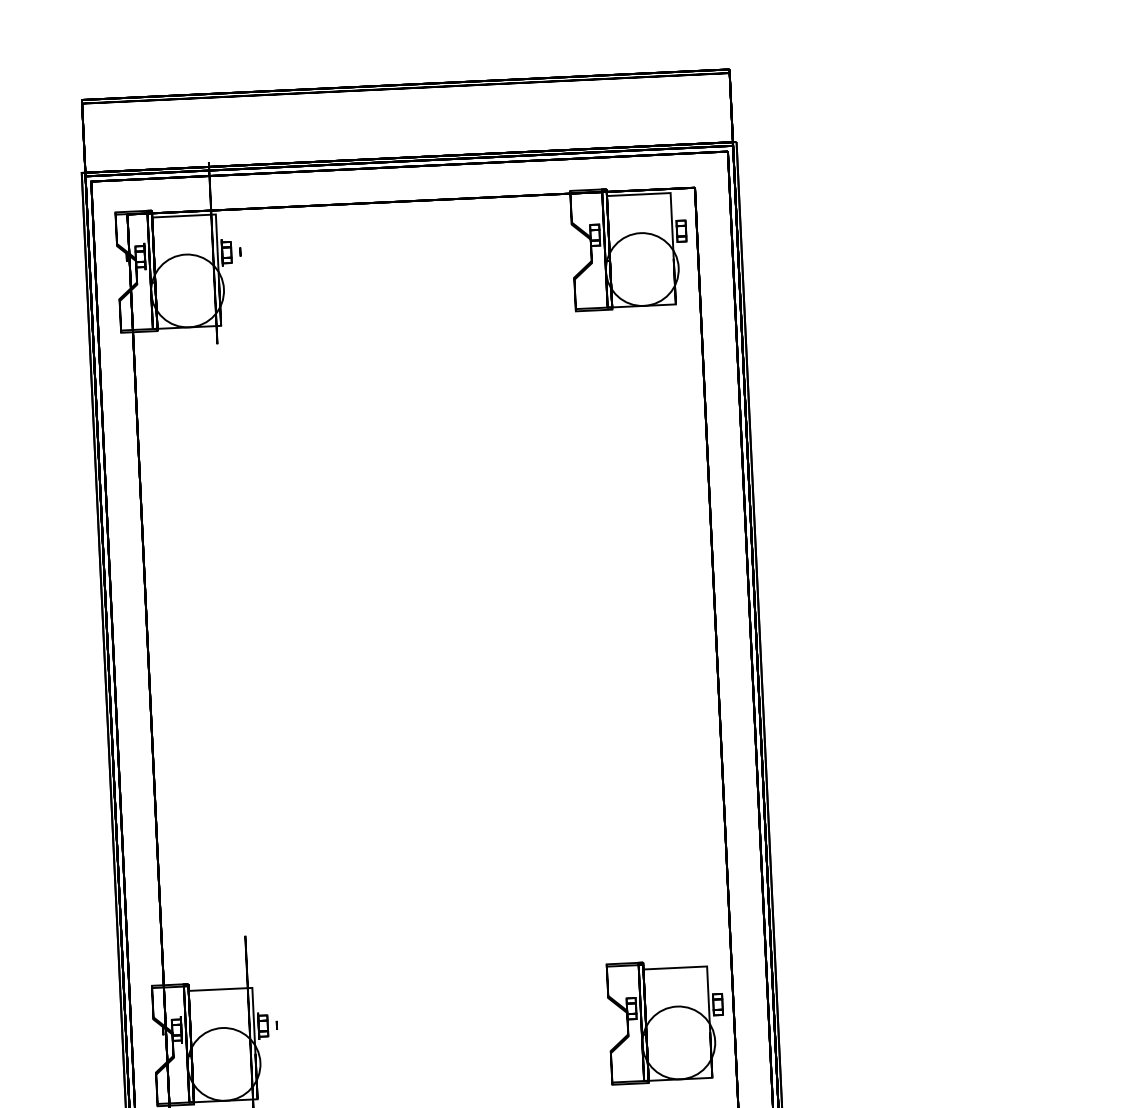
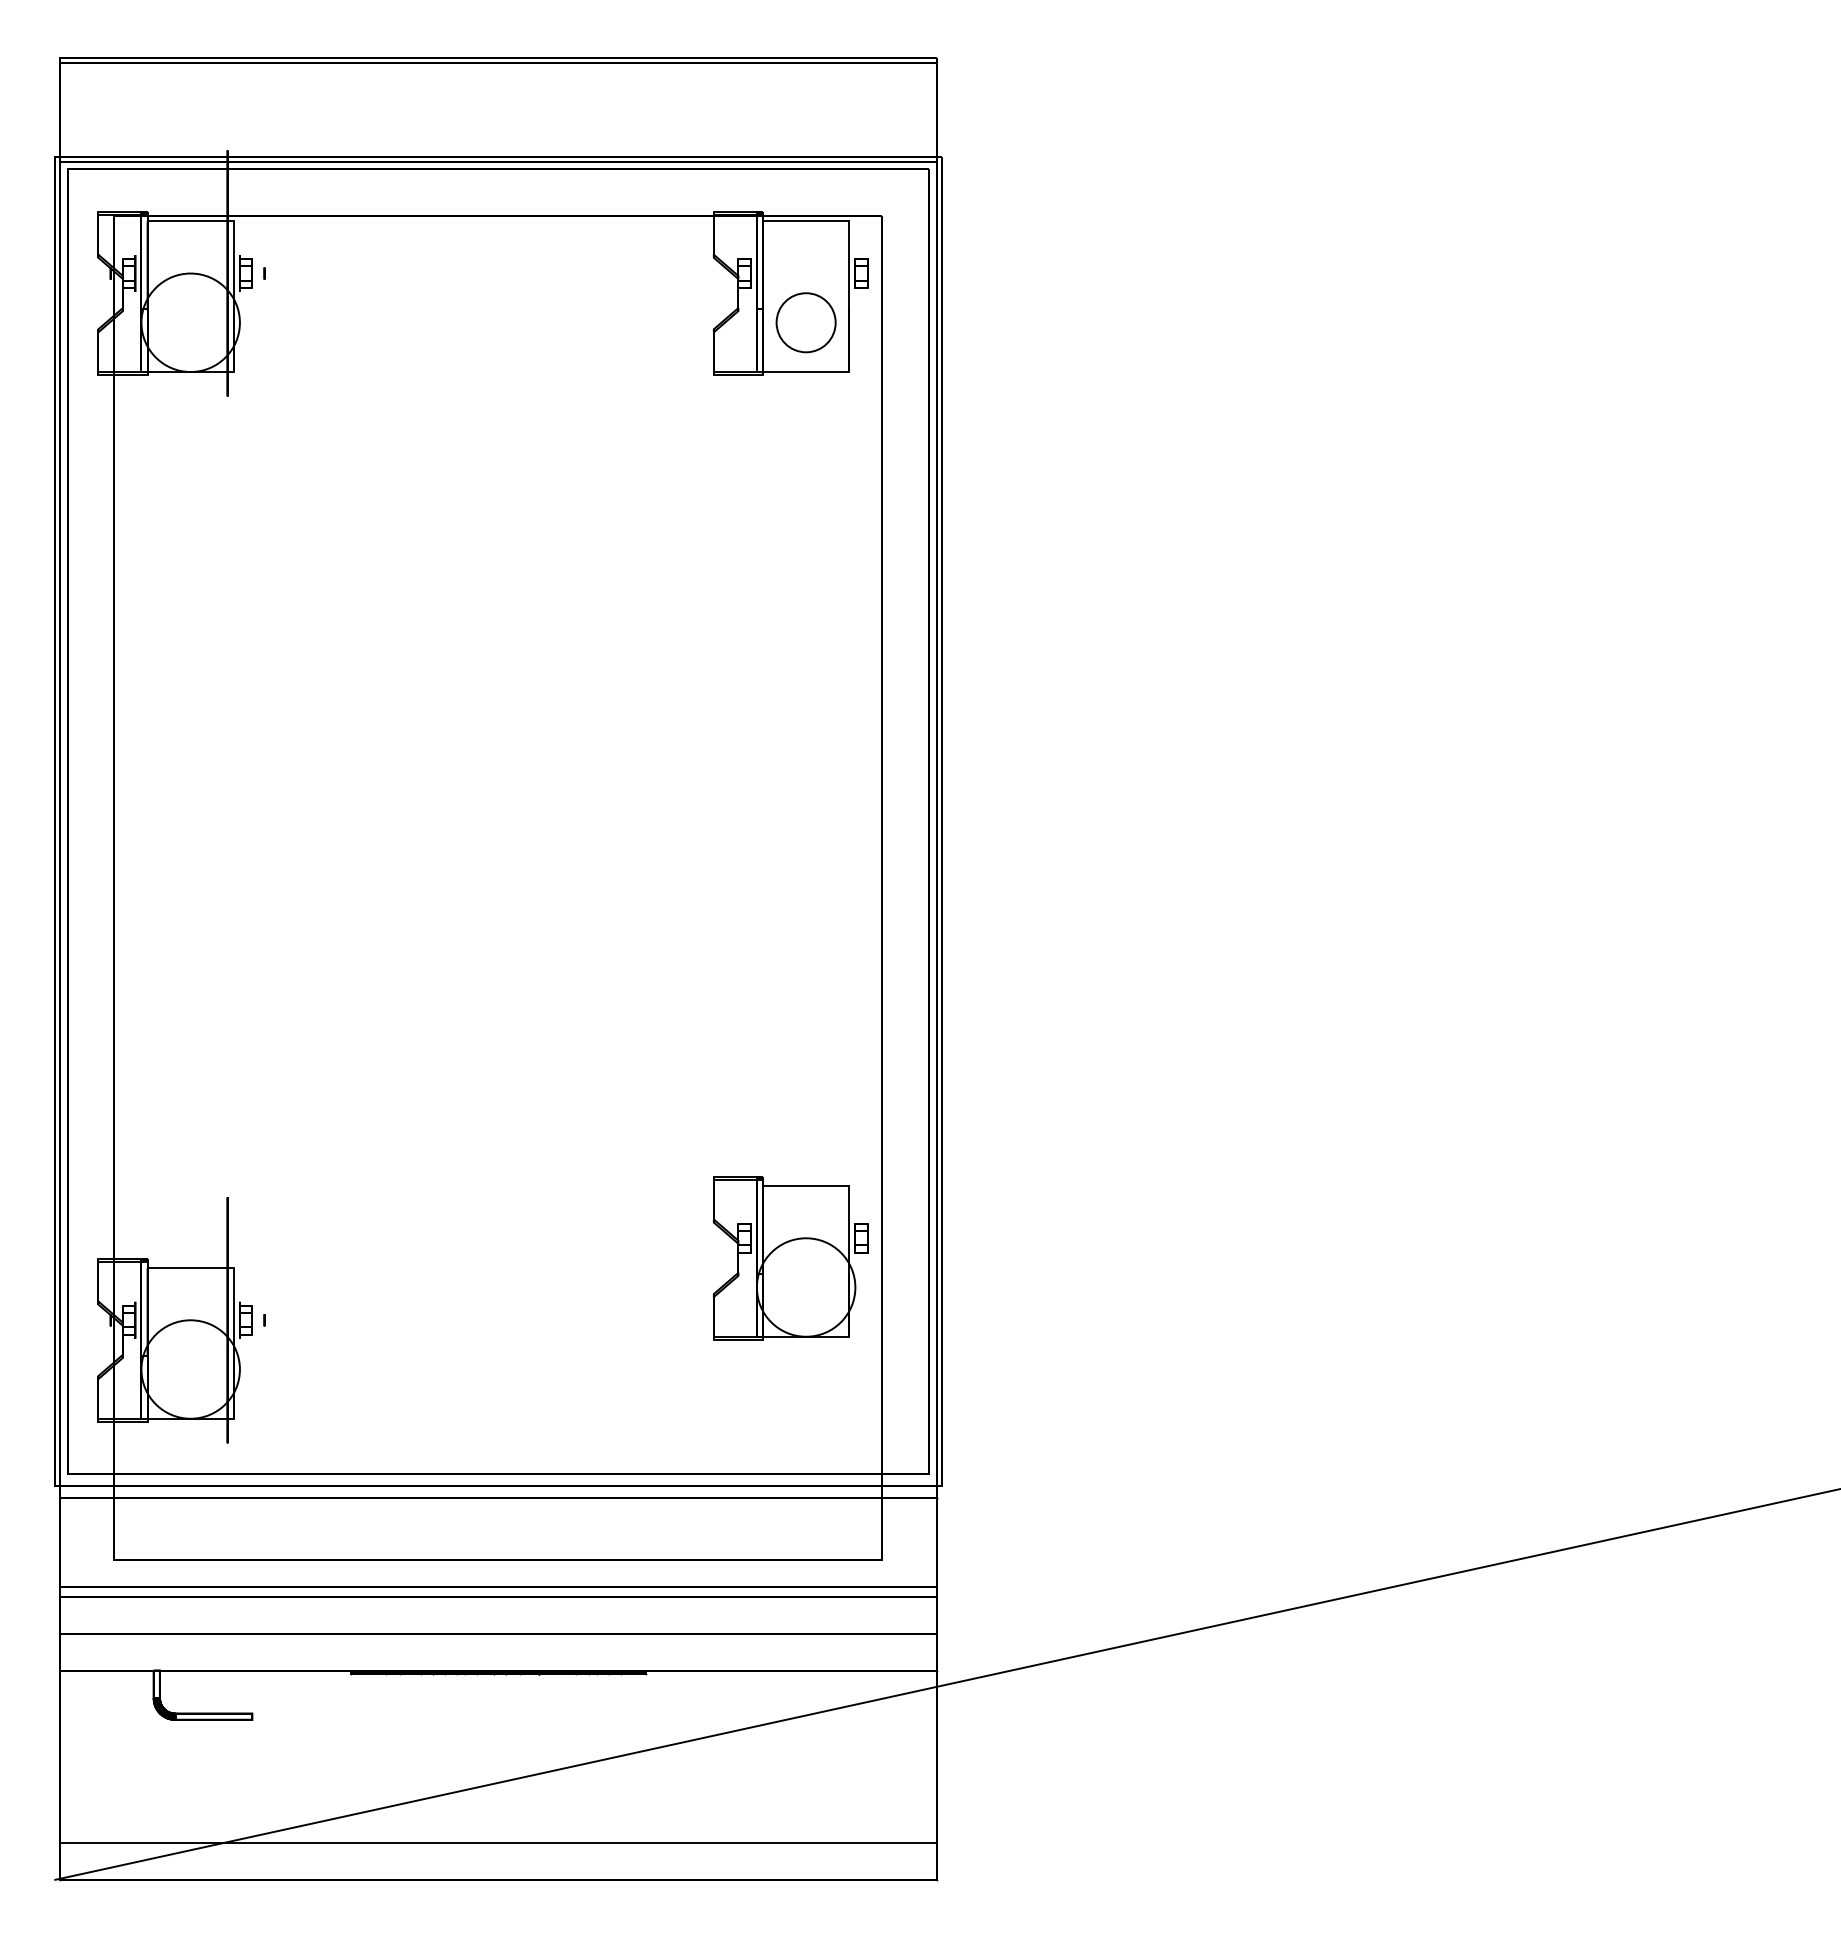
circle: (641, 269) -> (805, 322), size x0.6
part: (666, 1022) -> (790, 1258), moved

